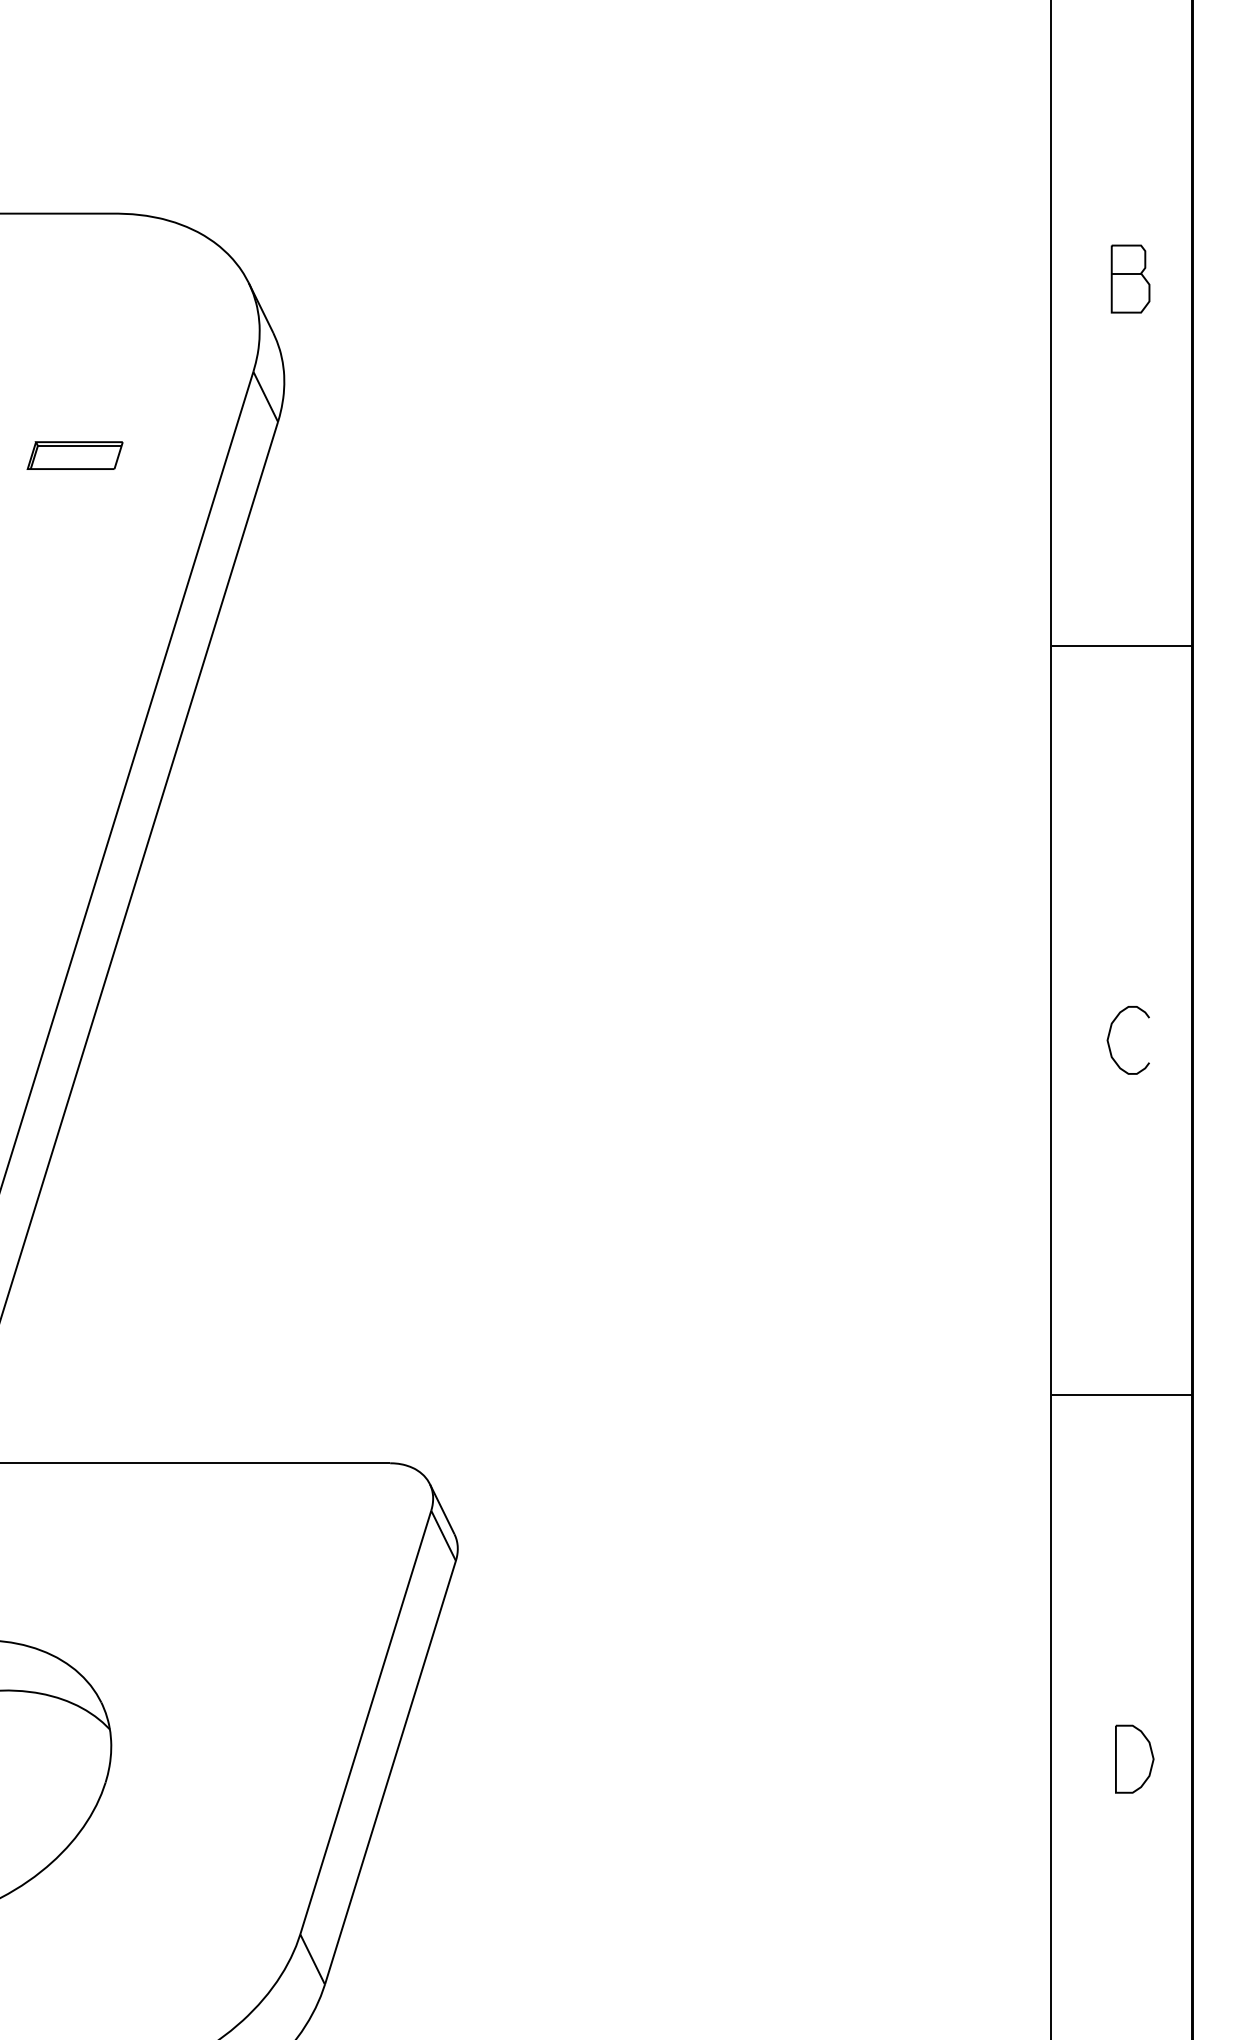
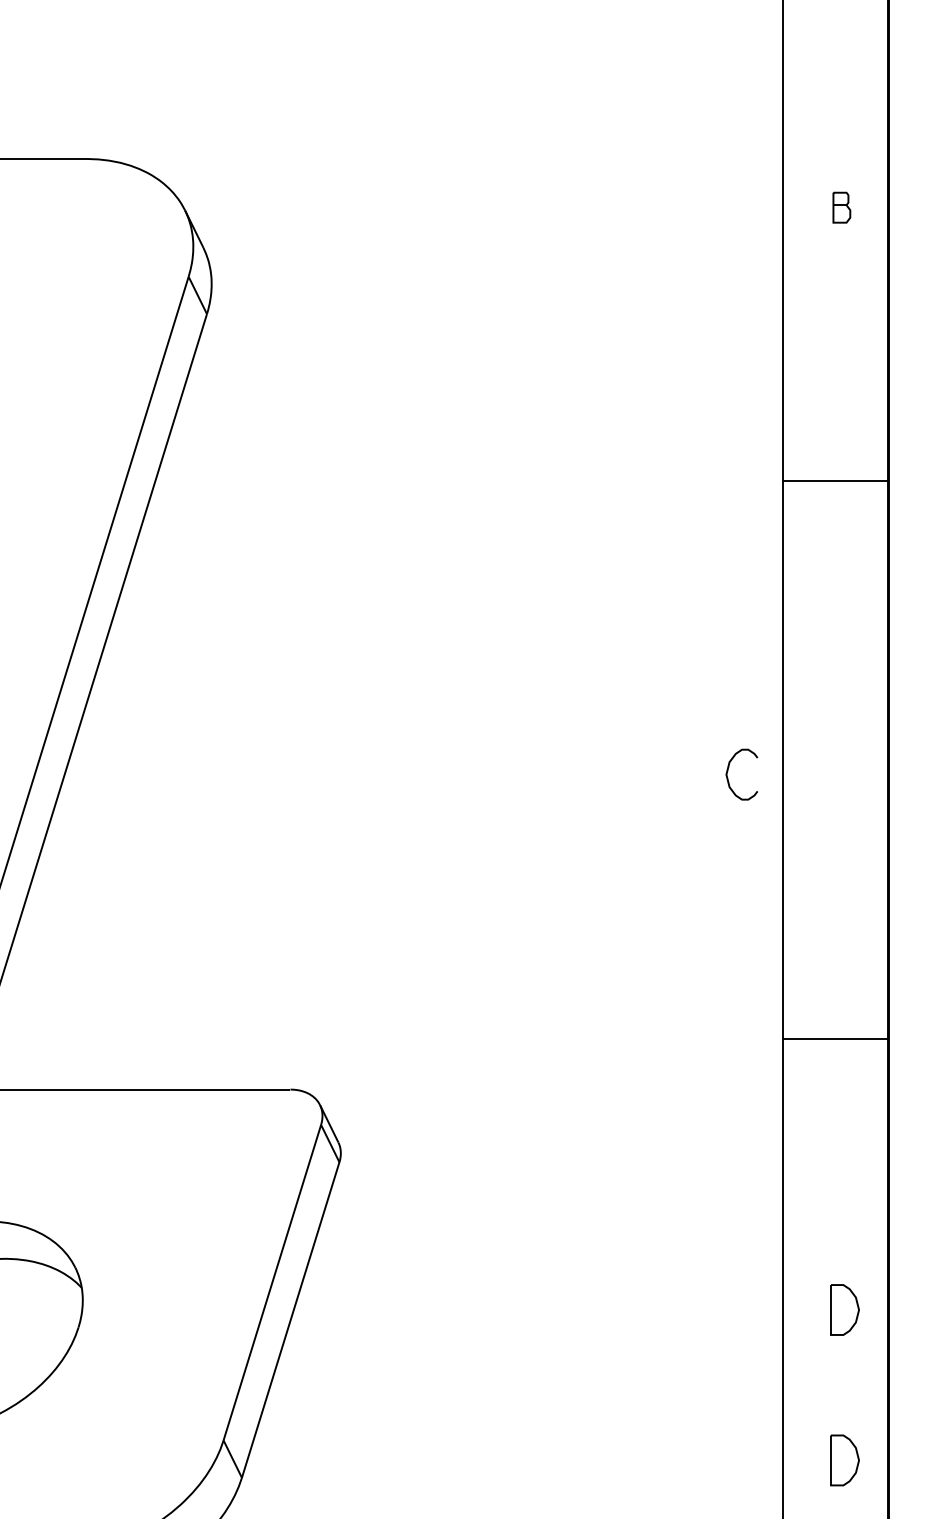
part: (1130, 278) -> (841, 207), size x0.6
part: (74, 455) -> (55, 339), removed
curve: (1109, 1037) -> (727, 772), moved
part: (1134, 1960) -> (844, 1459), added

